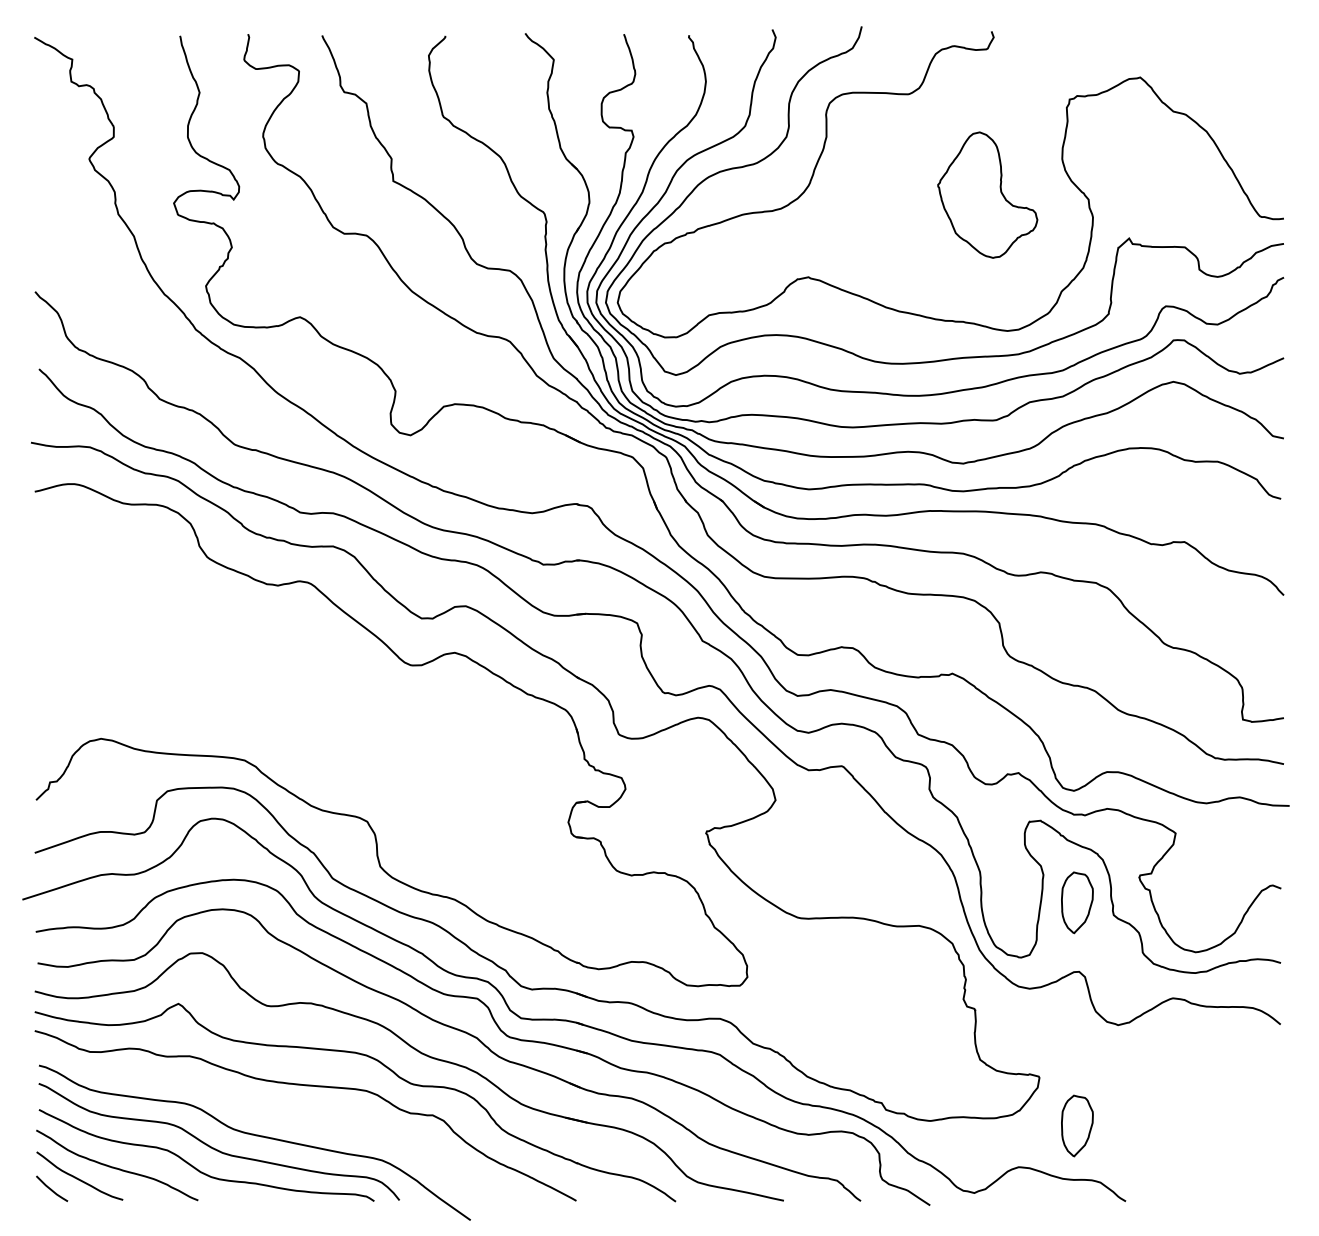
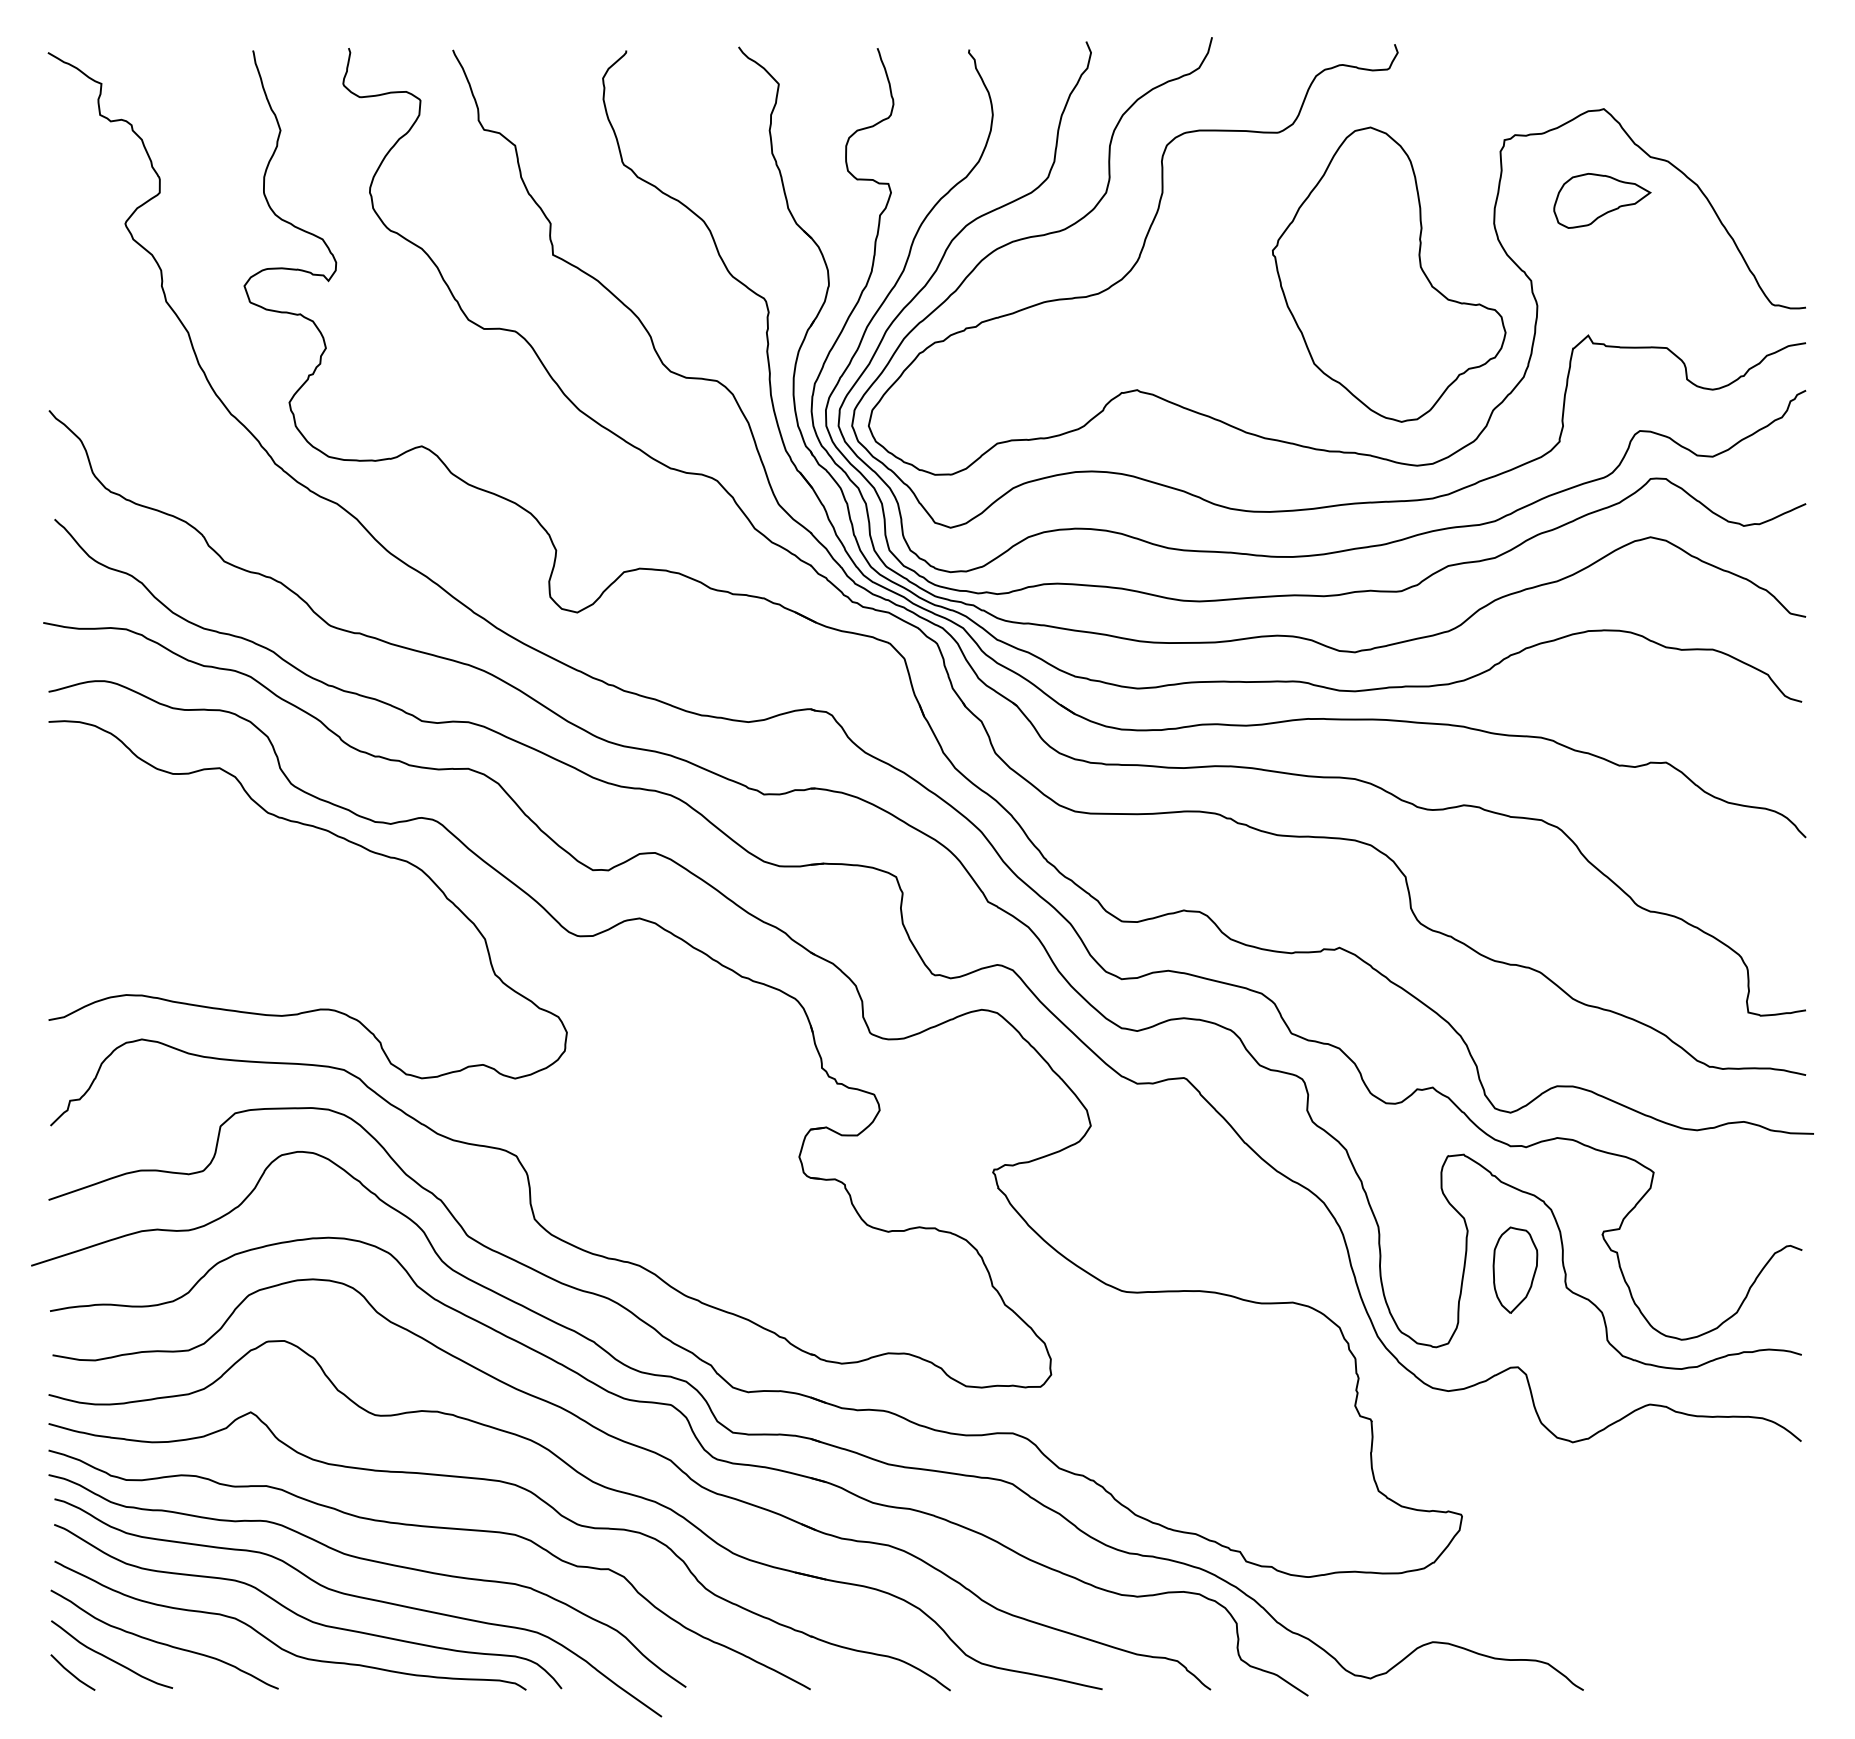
part: (1139, 142) -> (1602, 200), added
part: (987, 195) -> (1389, 274), size x1.67
curve: (240, 595) -> (337, 837), added
curve: (262, 1109) -> (369, 1561), added
part: (1077, 1125) -> (1515, 1583), removed

